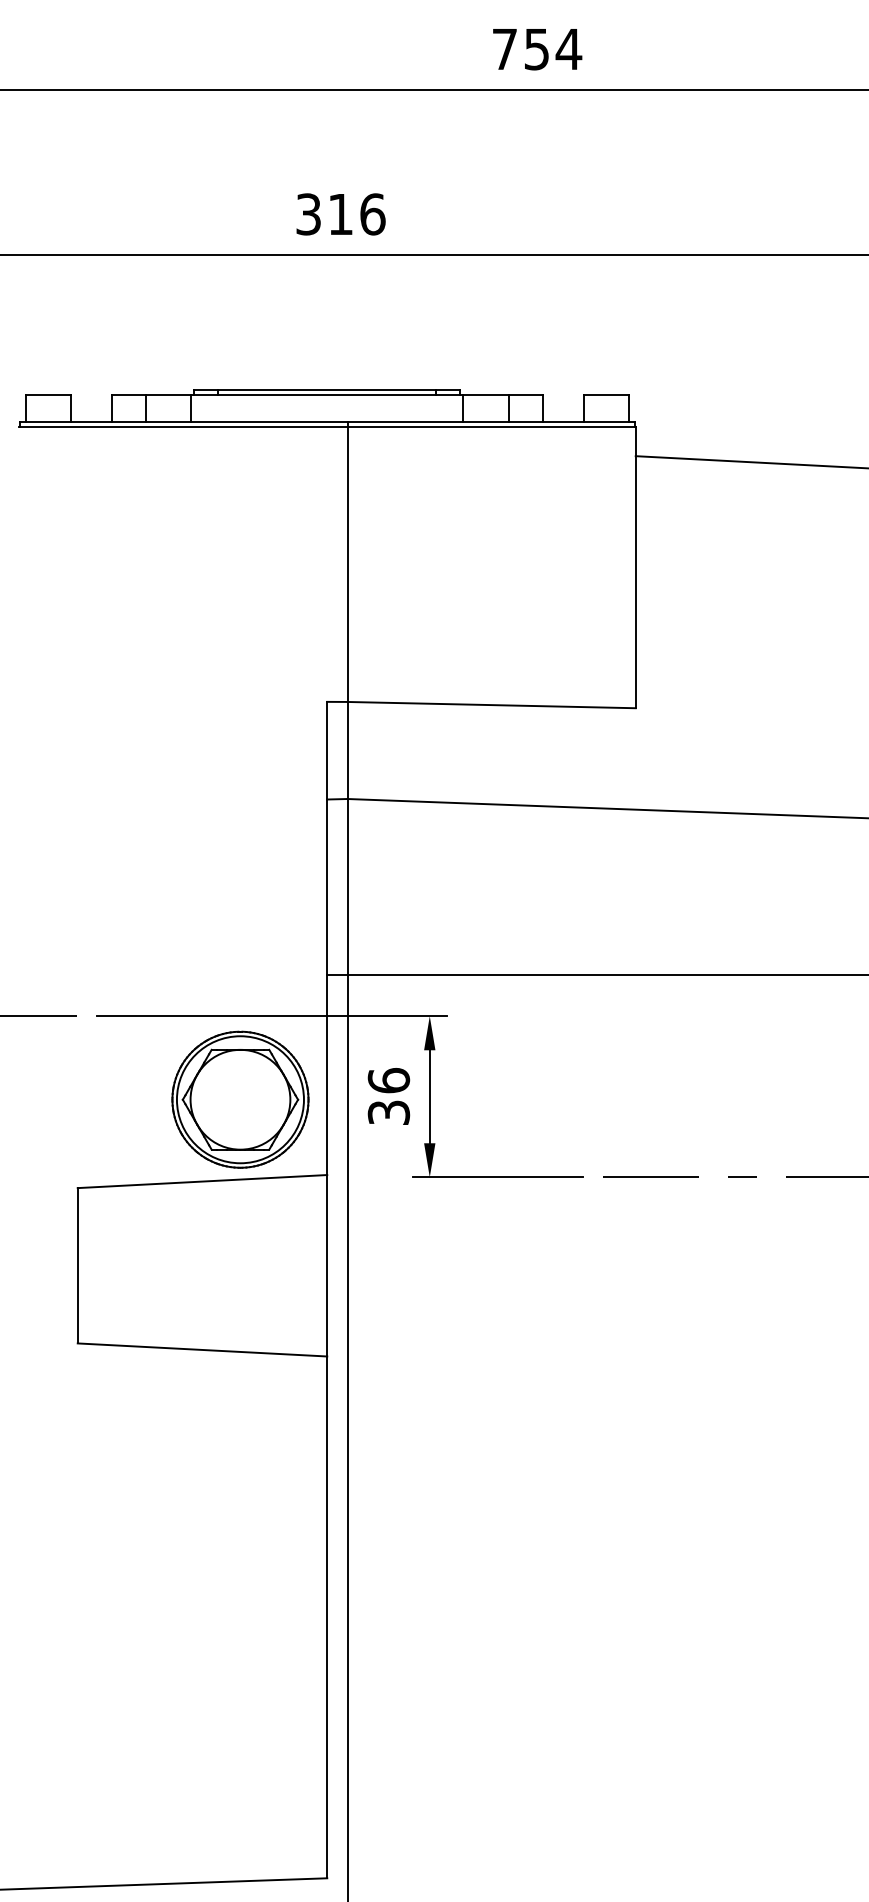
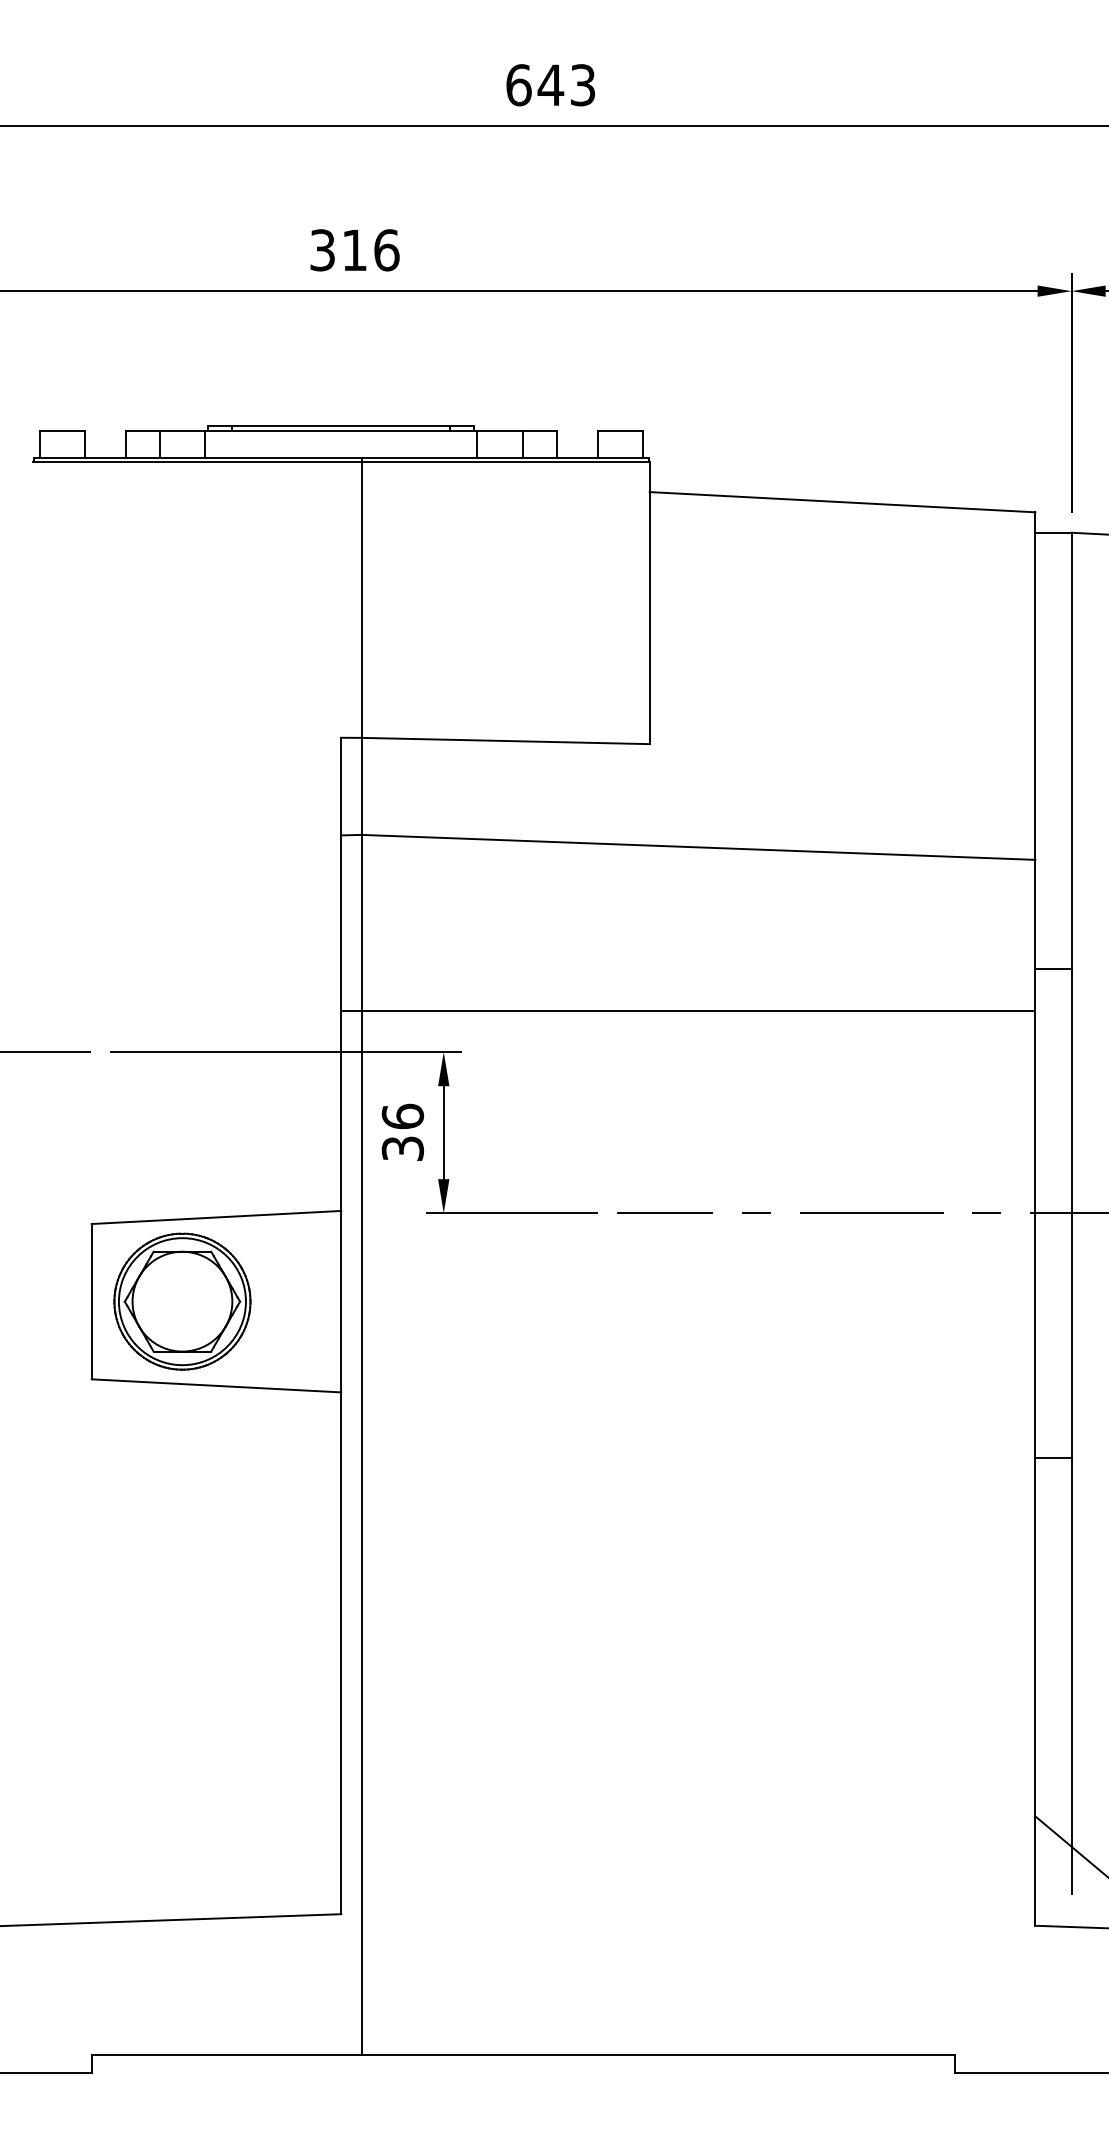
text: (537, 49) -> (551, 85), 754 -> 643
part: (240, 1099) -> (182, 1301), moved

